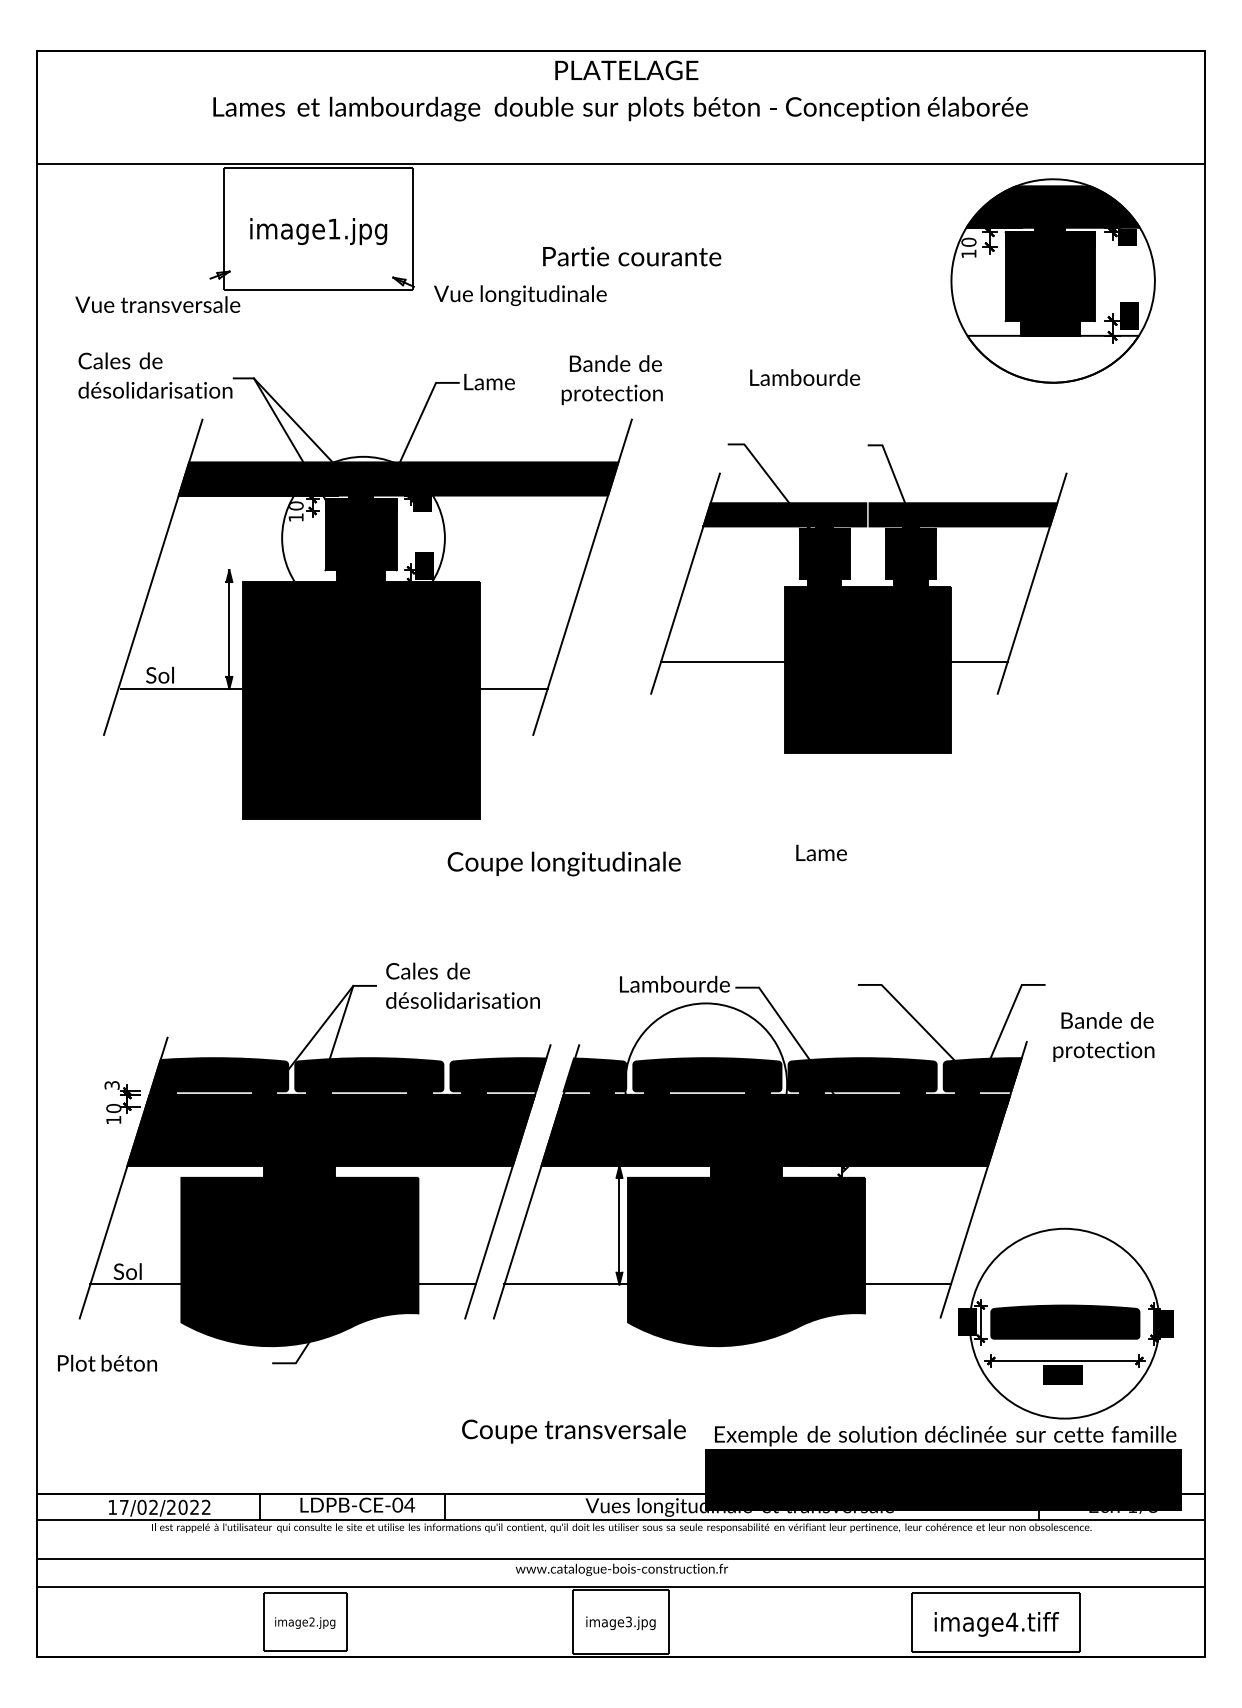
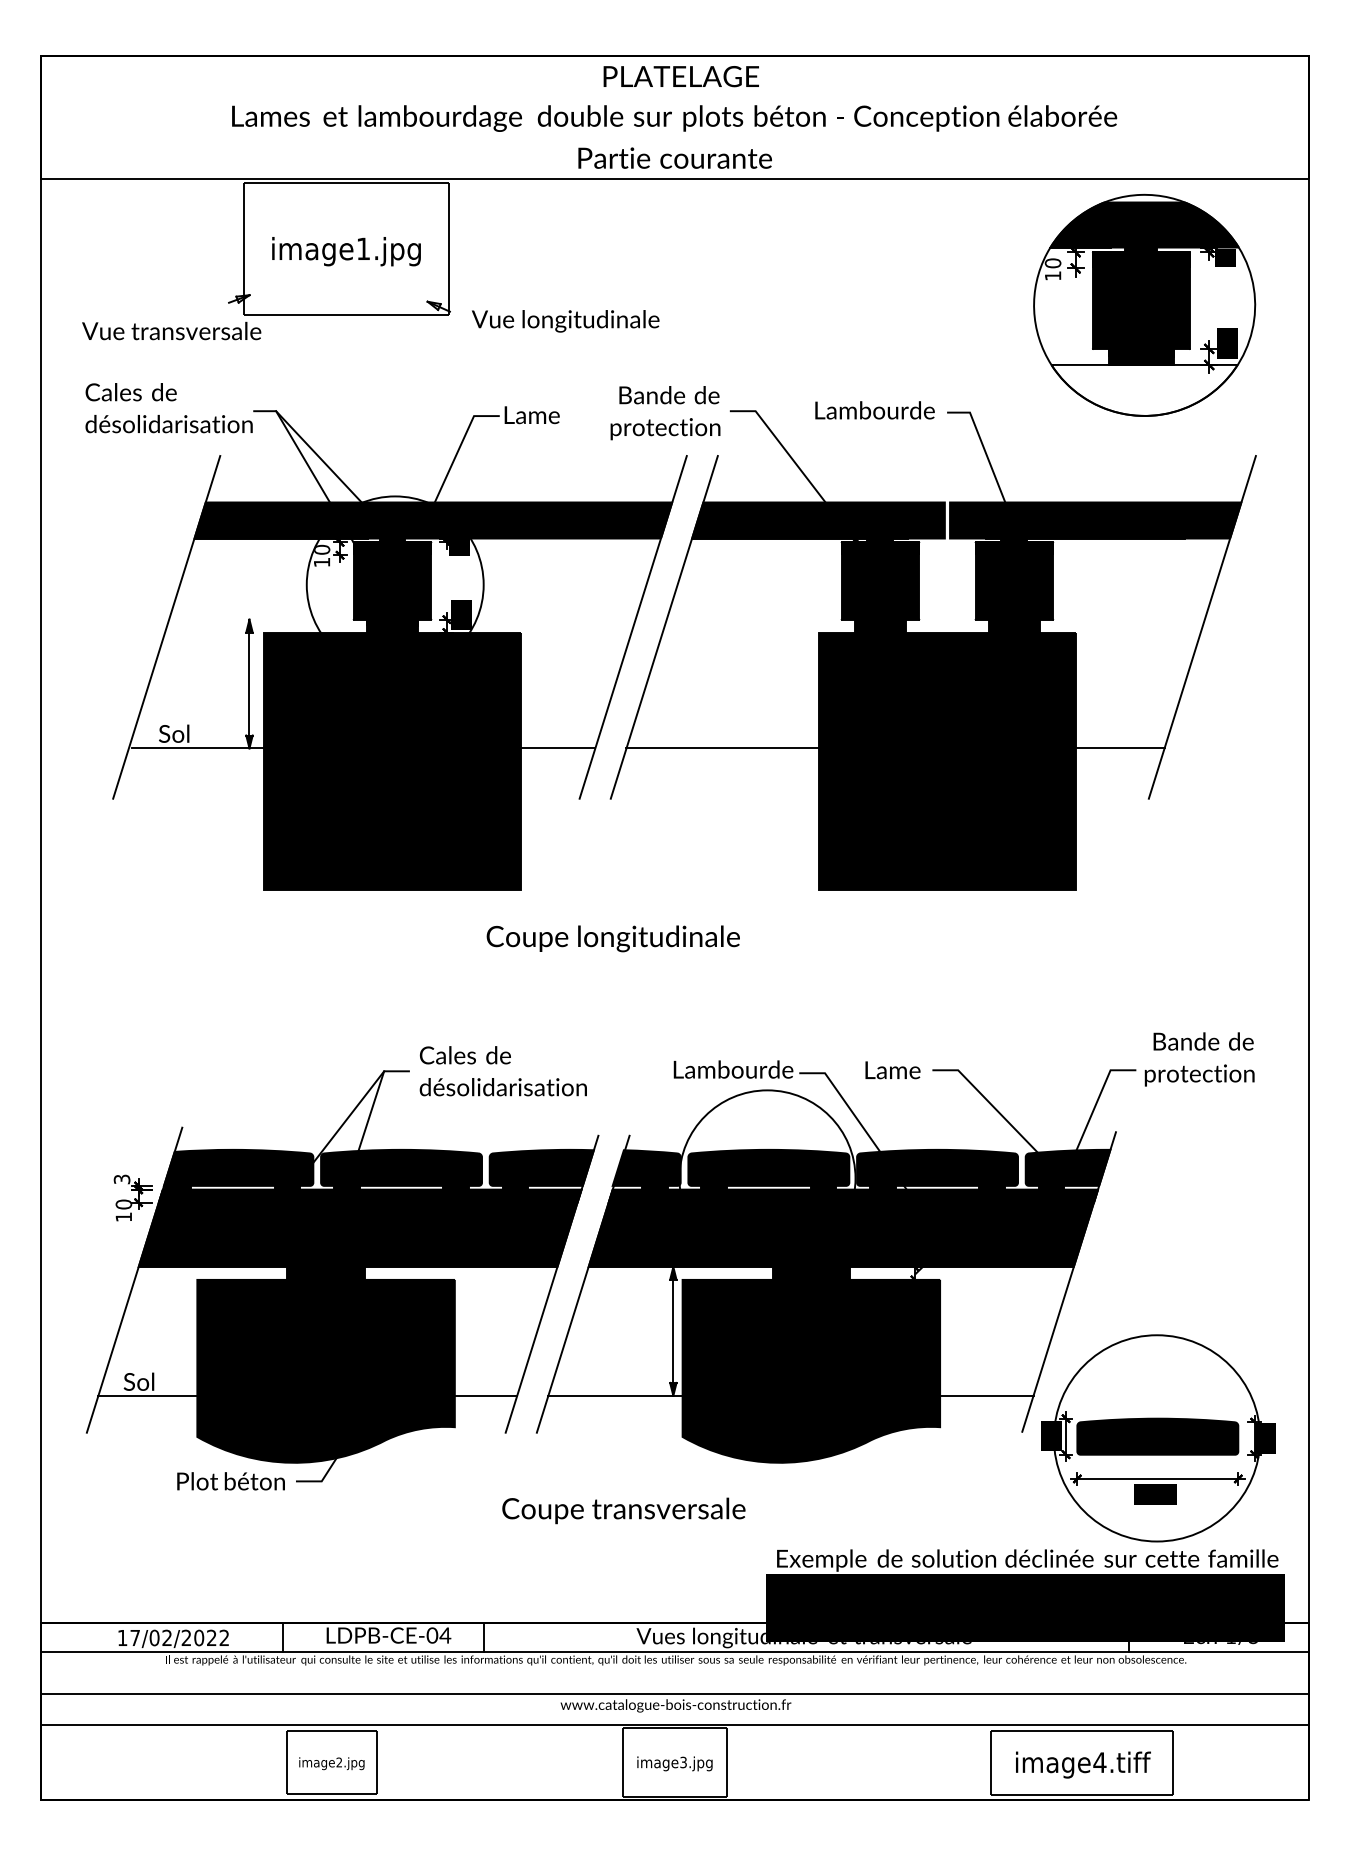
text: (632, 256) -> (675, 158), moved
part: (858, 598) -> (933, 650), size x1.43
text: (821, 852) -> (892, 1069), moved
text: (1103, 1036) -> (1199, 1058), moved
text: (107, 1362) -> (231, 1480), moved
text: (573, 1431) -> (623, 1510), moved

